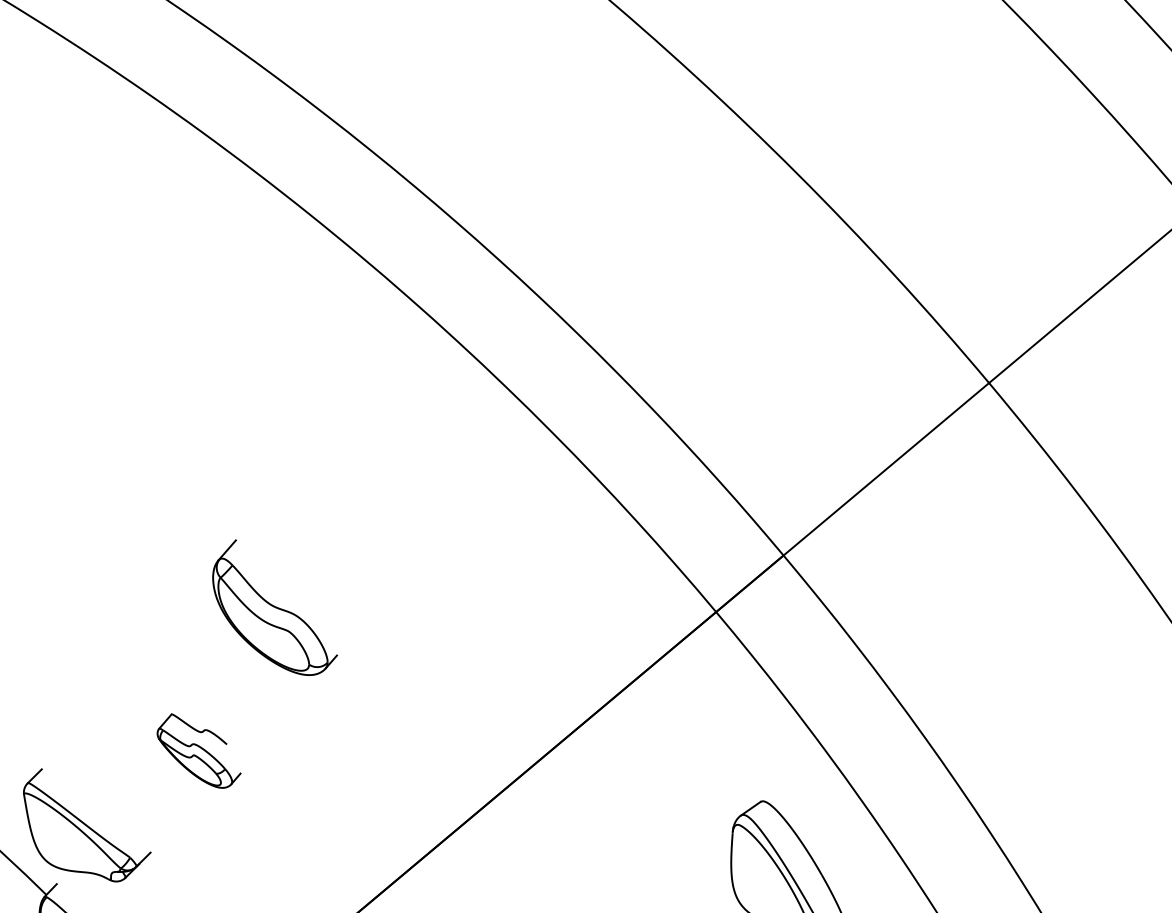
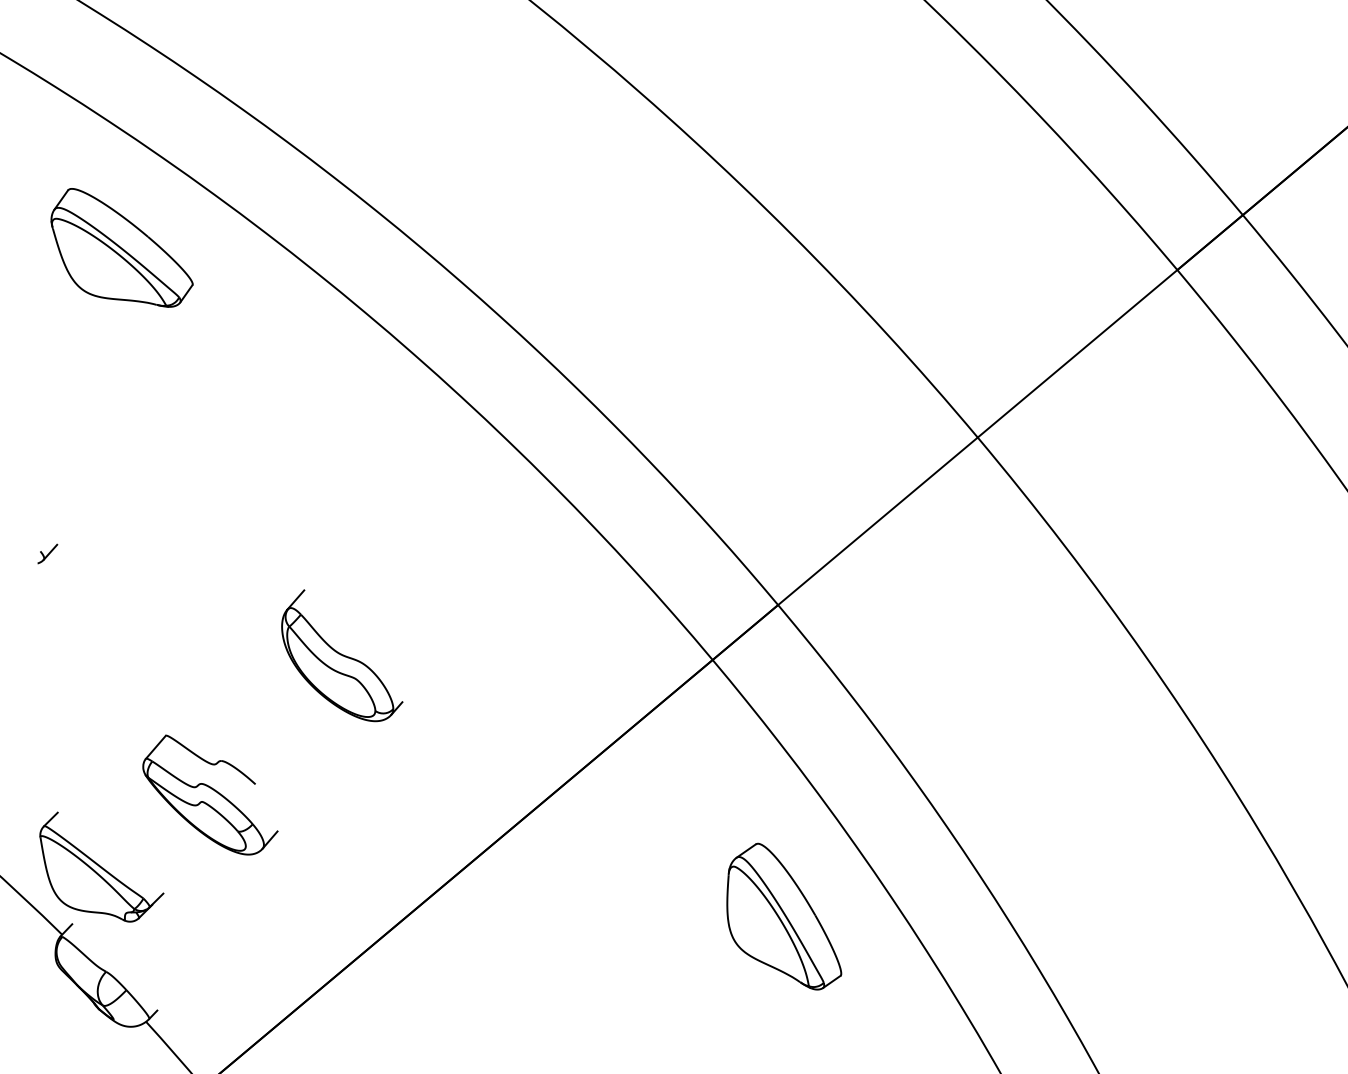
part: (107, 187) -> (121, 247), added
part: (31, 502) -> (47, 553), added
part: (275, 607) -> (342, 655), moved
part: (199, 750) -> (210, 794), size x1.67

